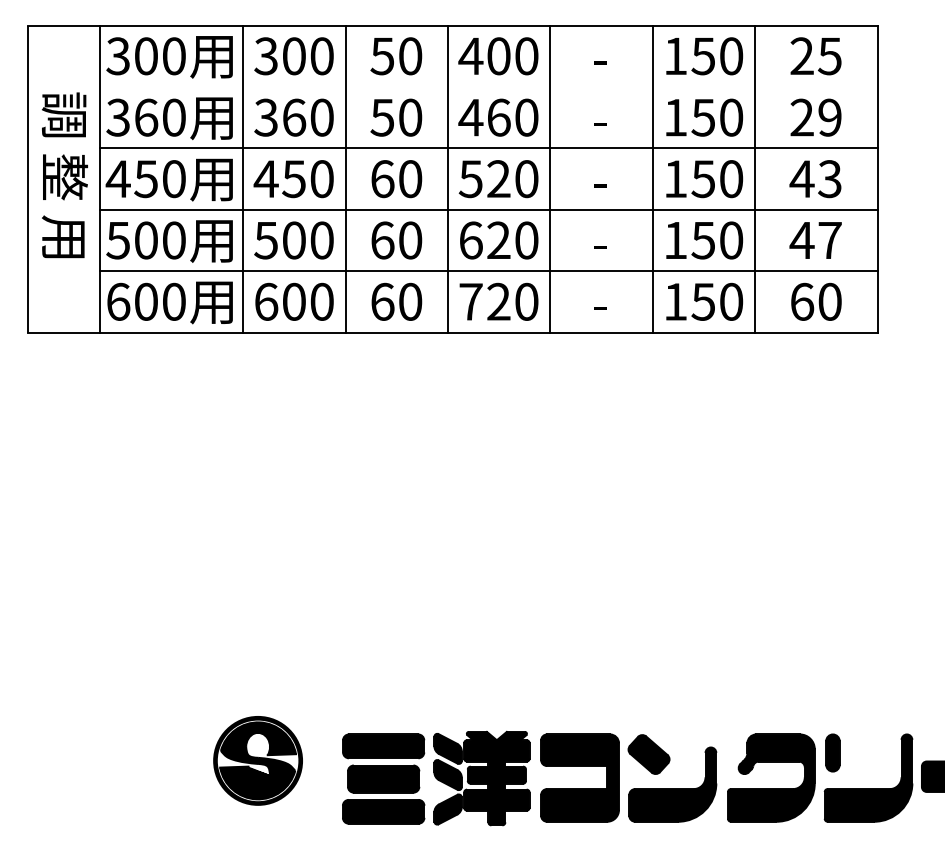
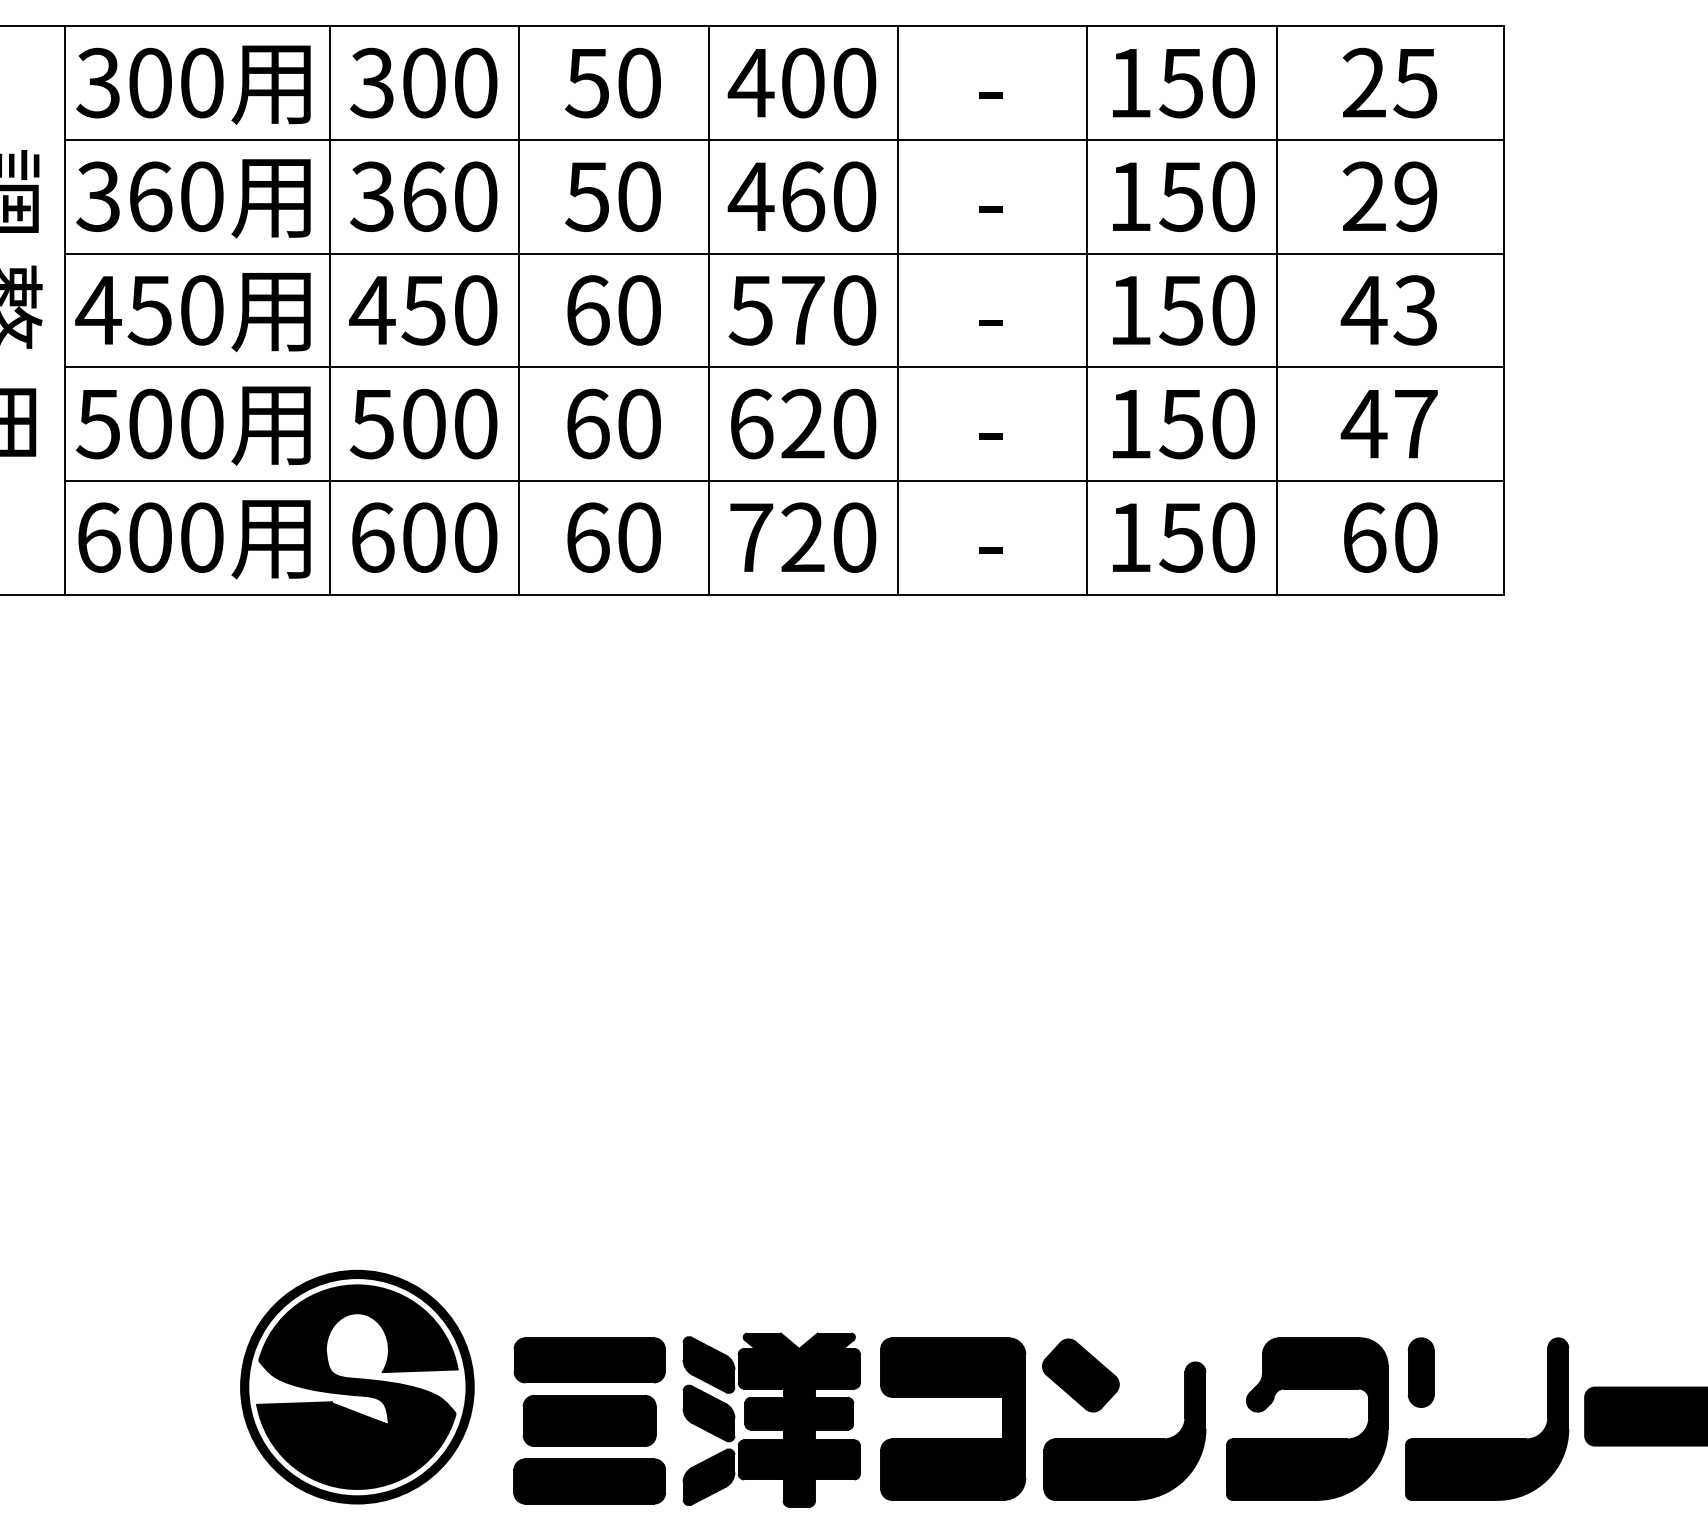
line: (488, 87) -> (783, 140), added
text: (498, 178) -> (802, 309), 520 -> 570
part: (257, 760) -> (356, 1386), size x1.43

